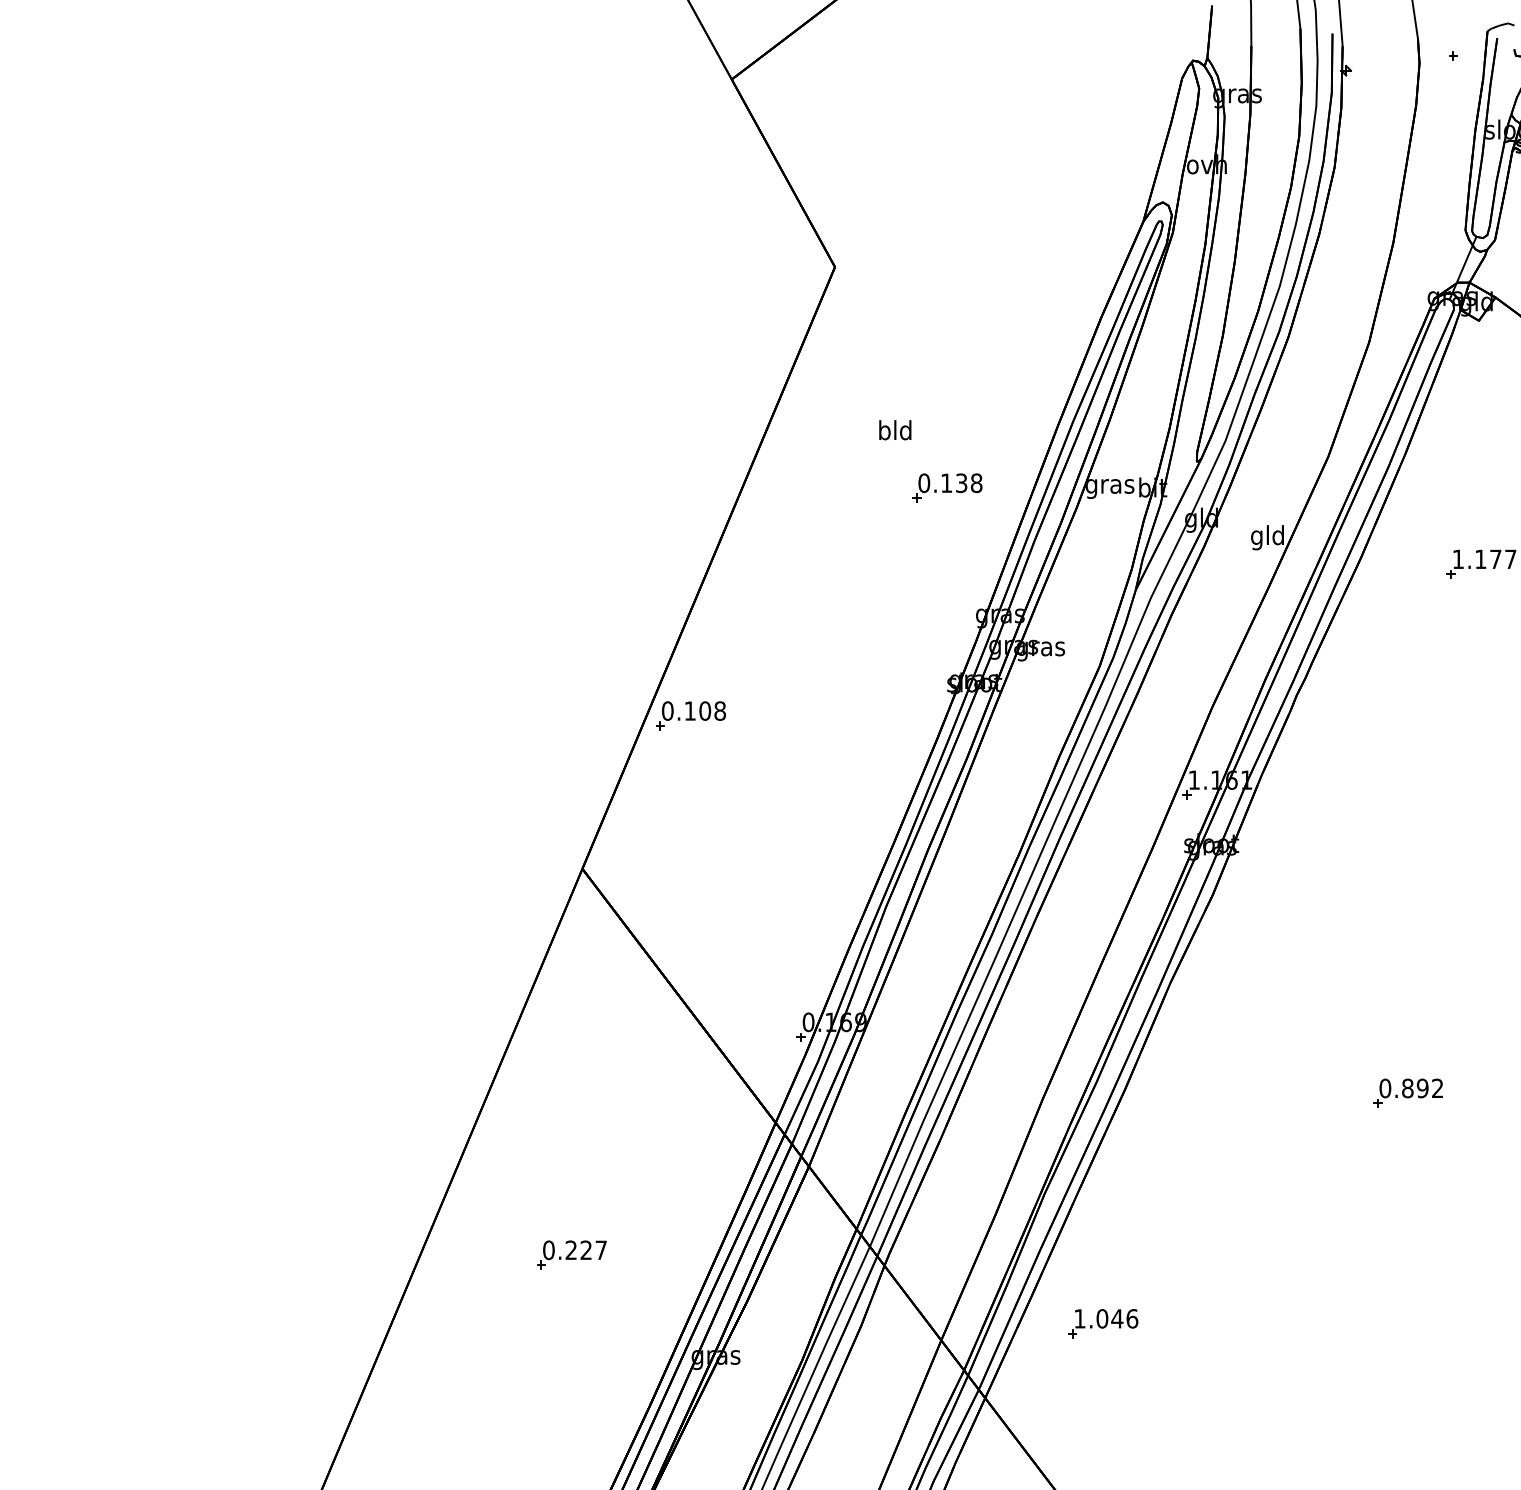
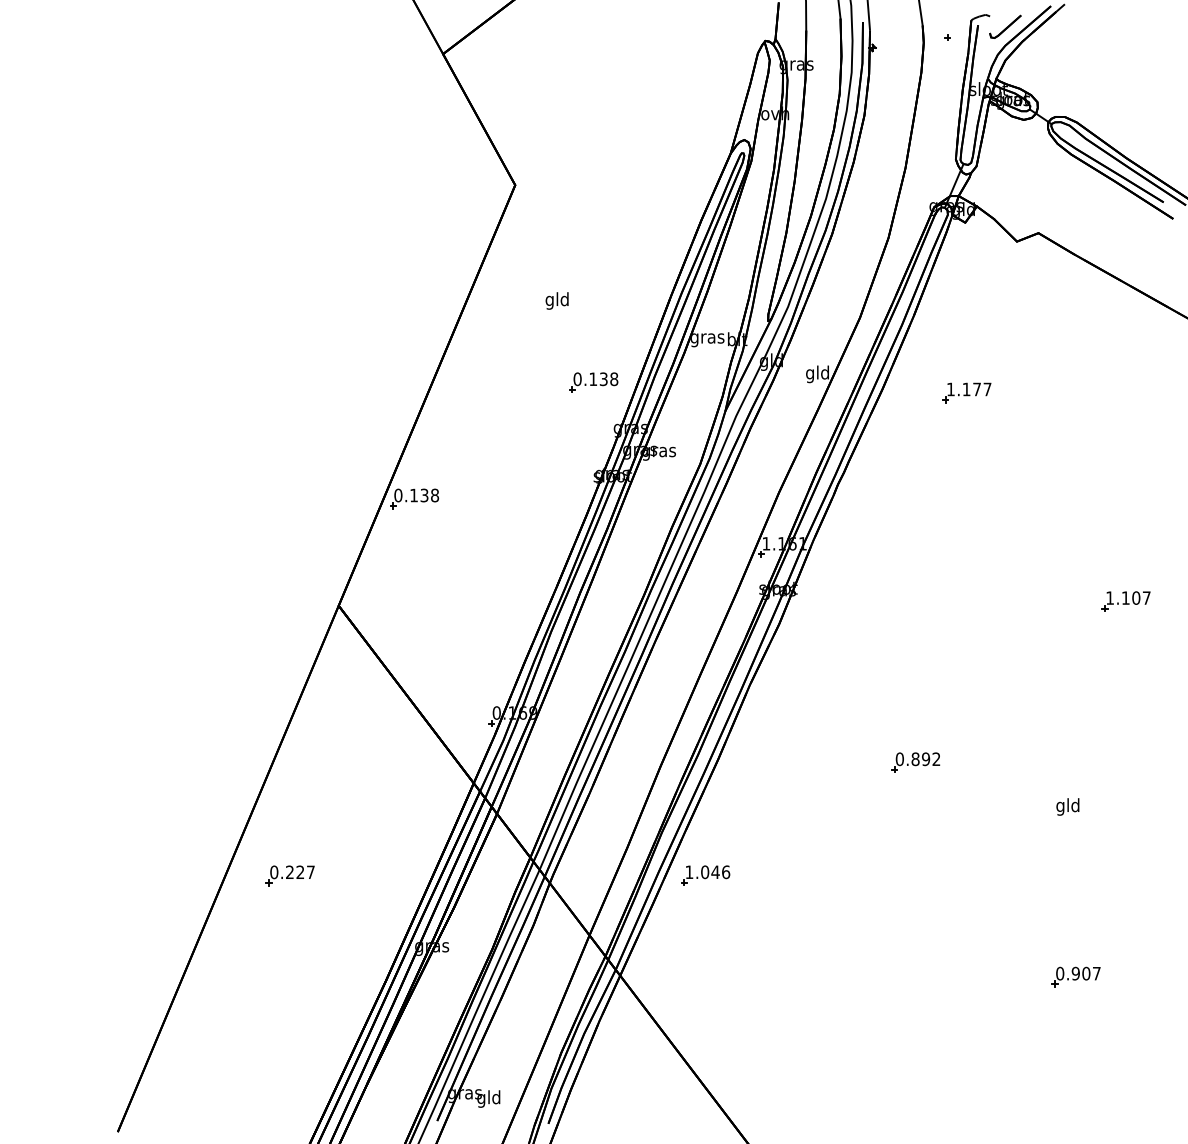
text: (884, 432) -> (549, 300), bld -> gld
part: (946, 487) -> (593, 382), moved
text: (705, 711) -> (424, 495), 0.108 -> 0.138
part: (570, 1254) -> (289, 875), moved
part: (1102, 1323) -> (705, 875), moved

